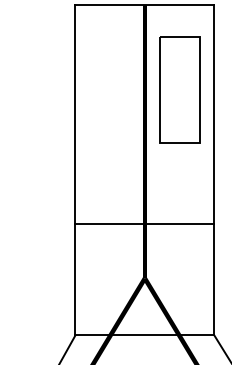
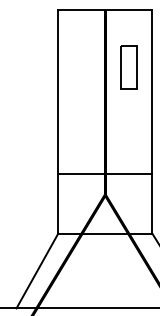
part: (179, 90) -> (128, 67), size x0.6
line: (145, 223) -> (105, 173), moved

